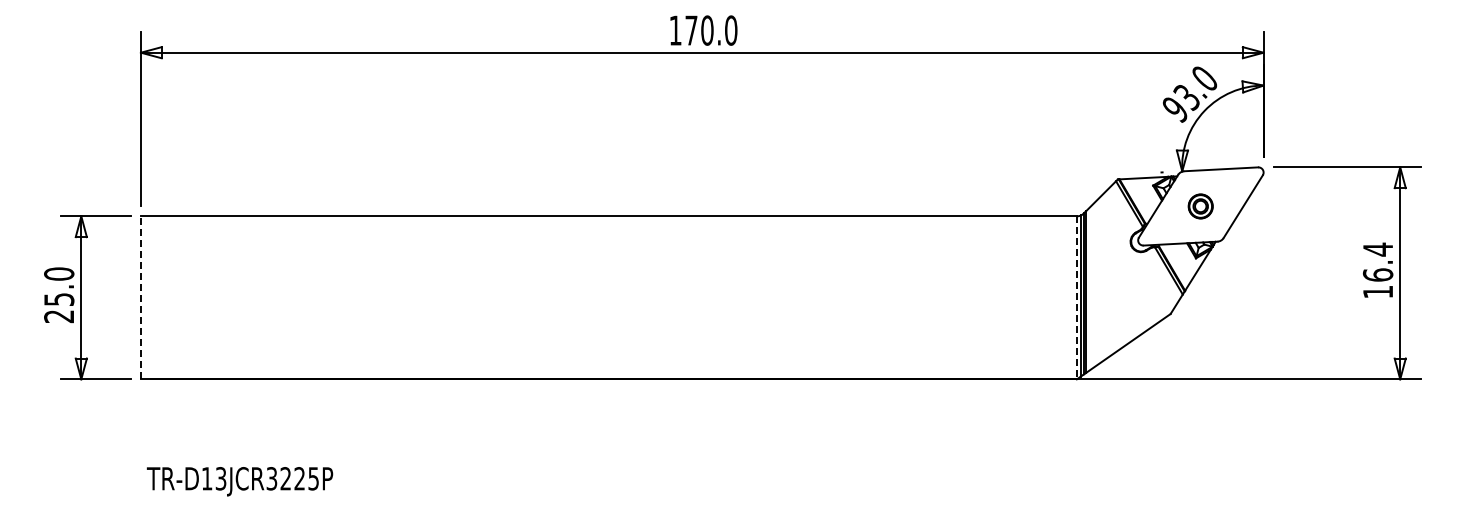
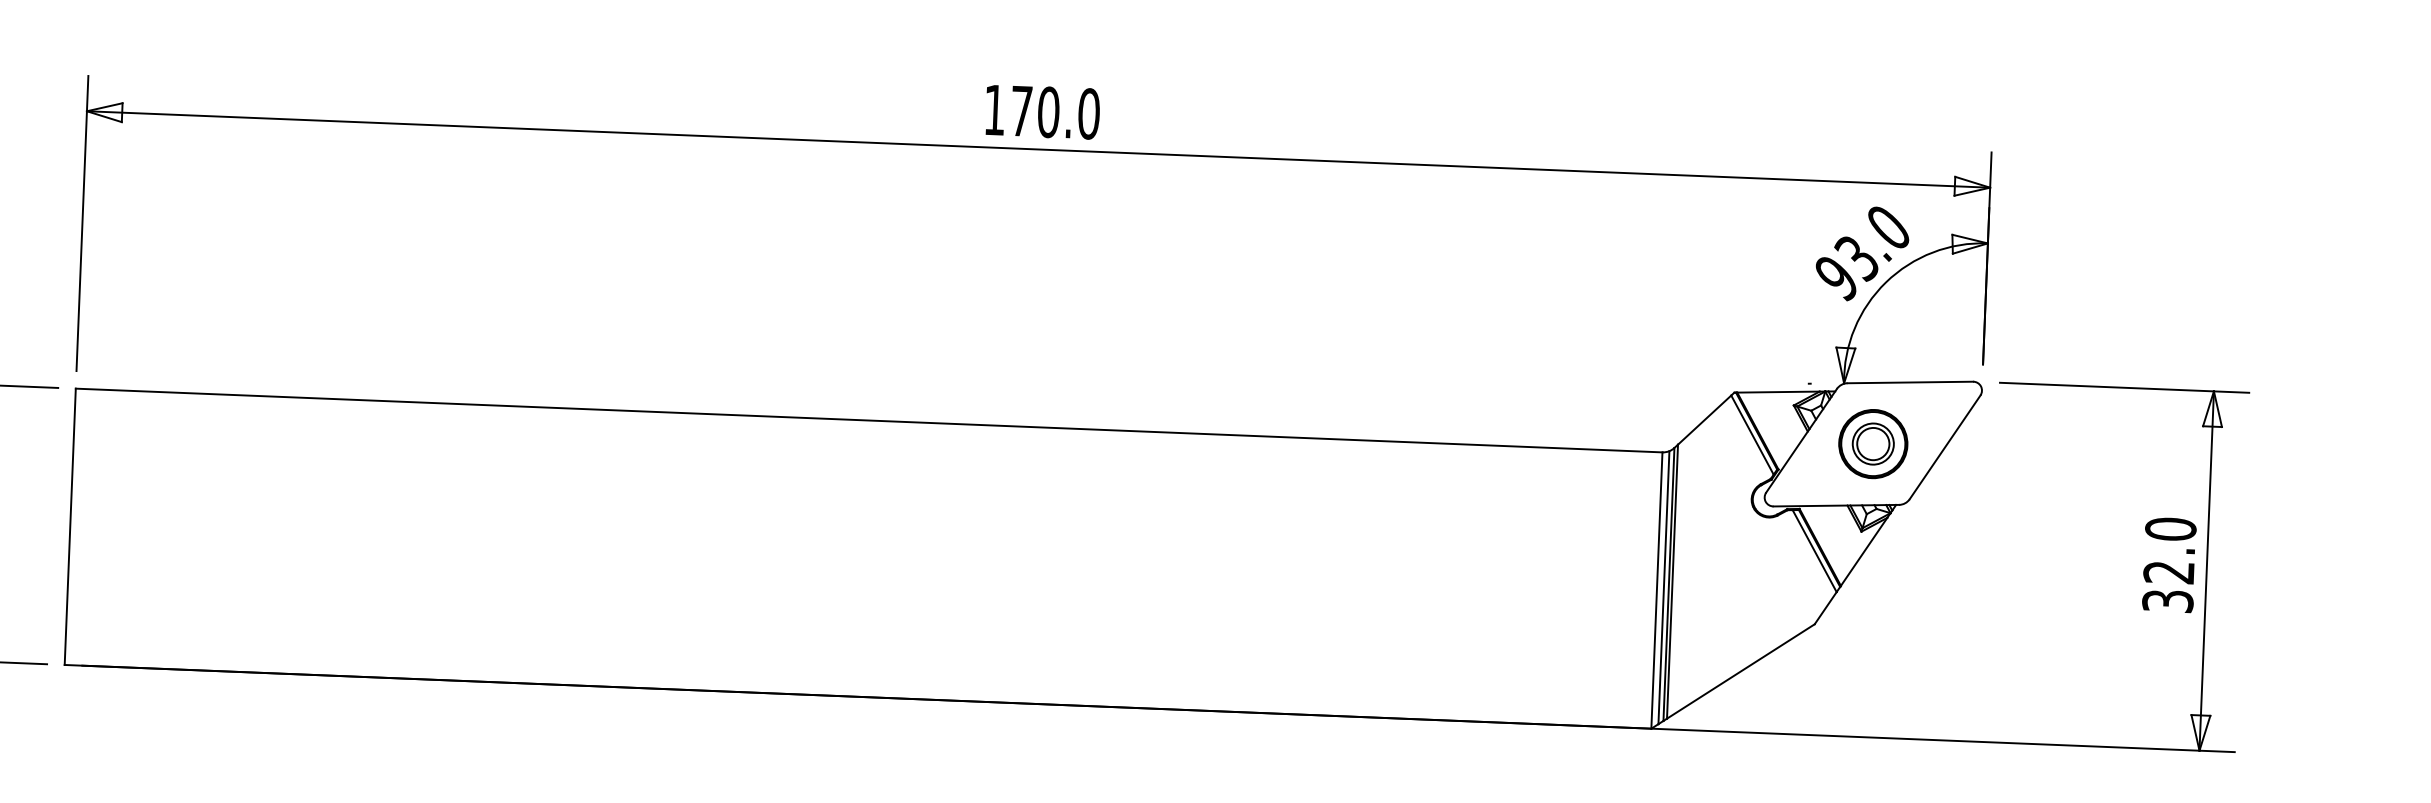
part: (1200, 206) -> (1872, 444), size x1.67
text: (1377, 270) -> (2168, 564), 16.4 -> 32.0
line: (140, 297) -> (69, 526), dashed -> solid
line: (1076, 298) -> (1656, 591), dashed -> solid

